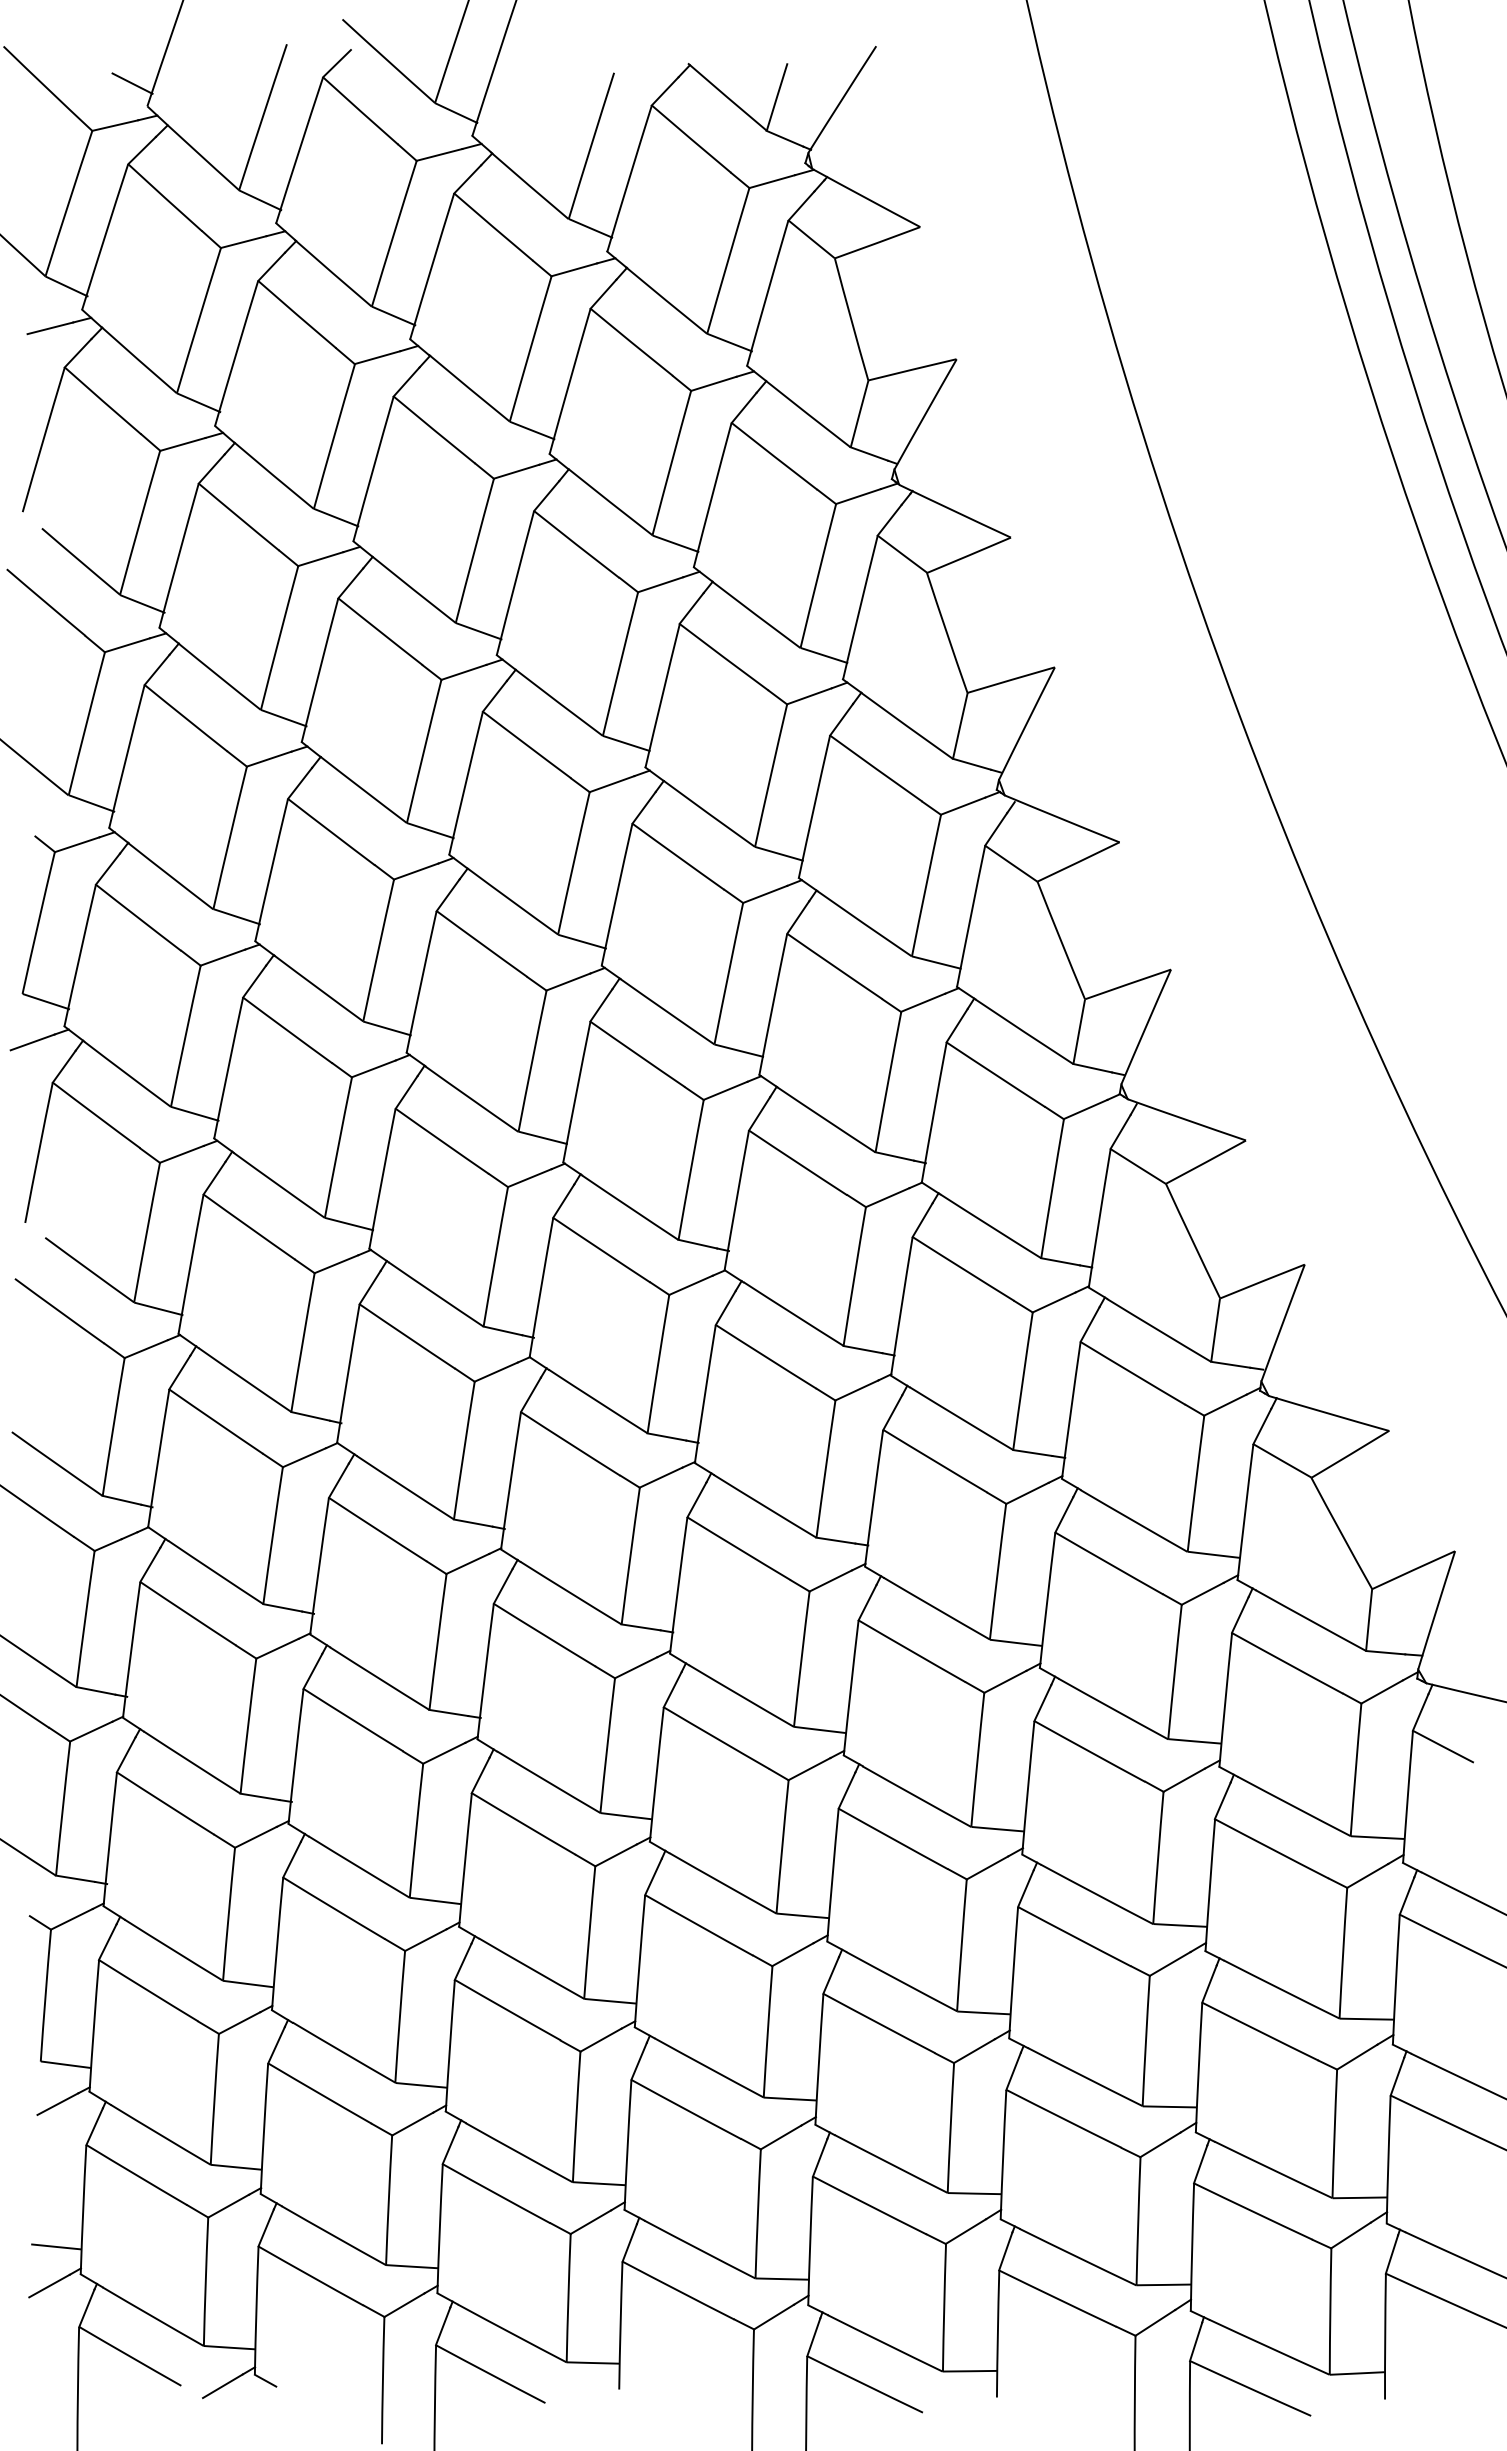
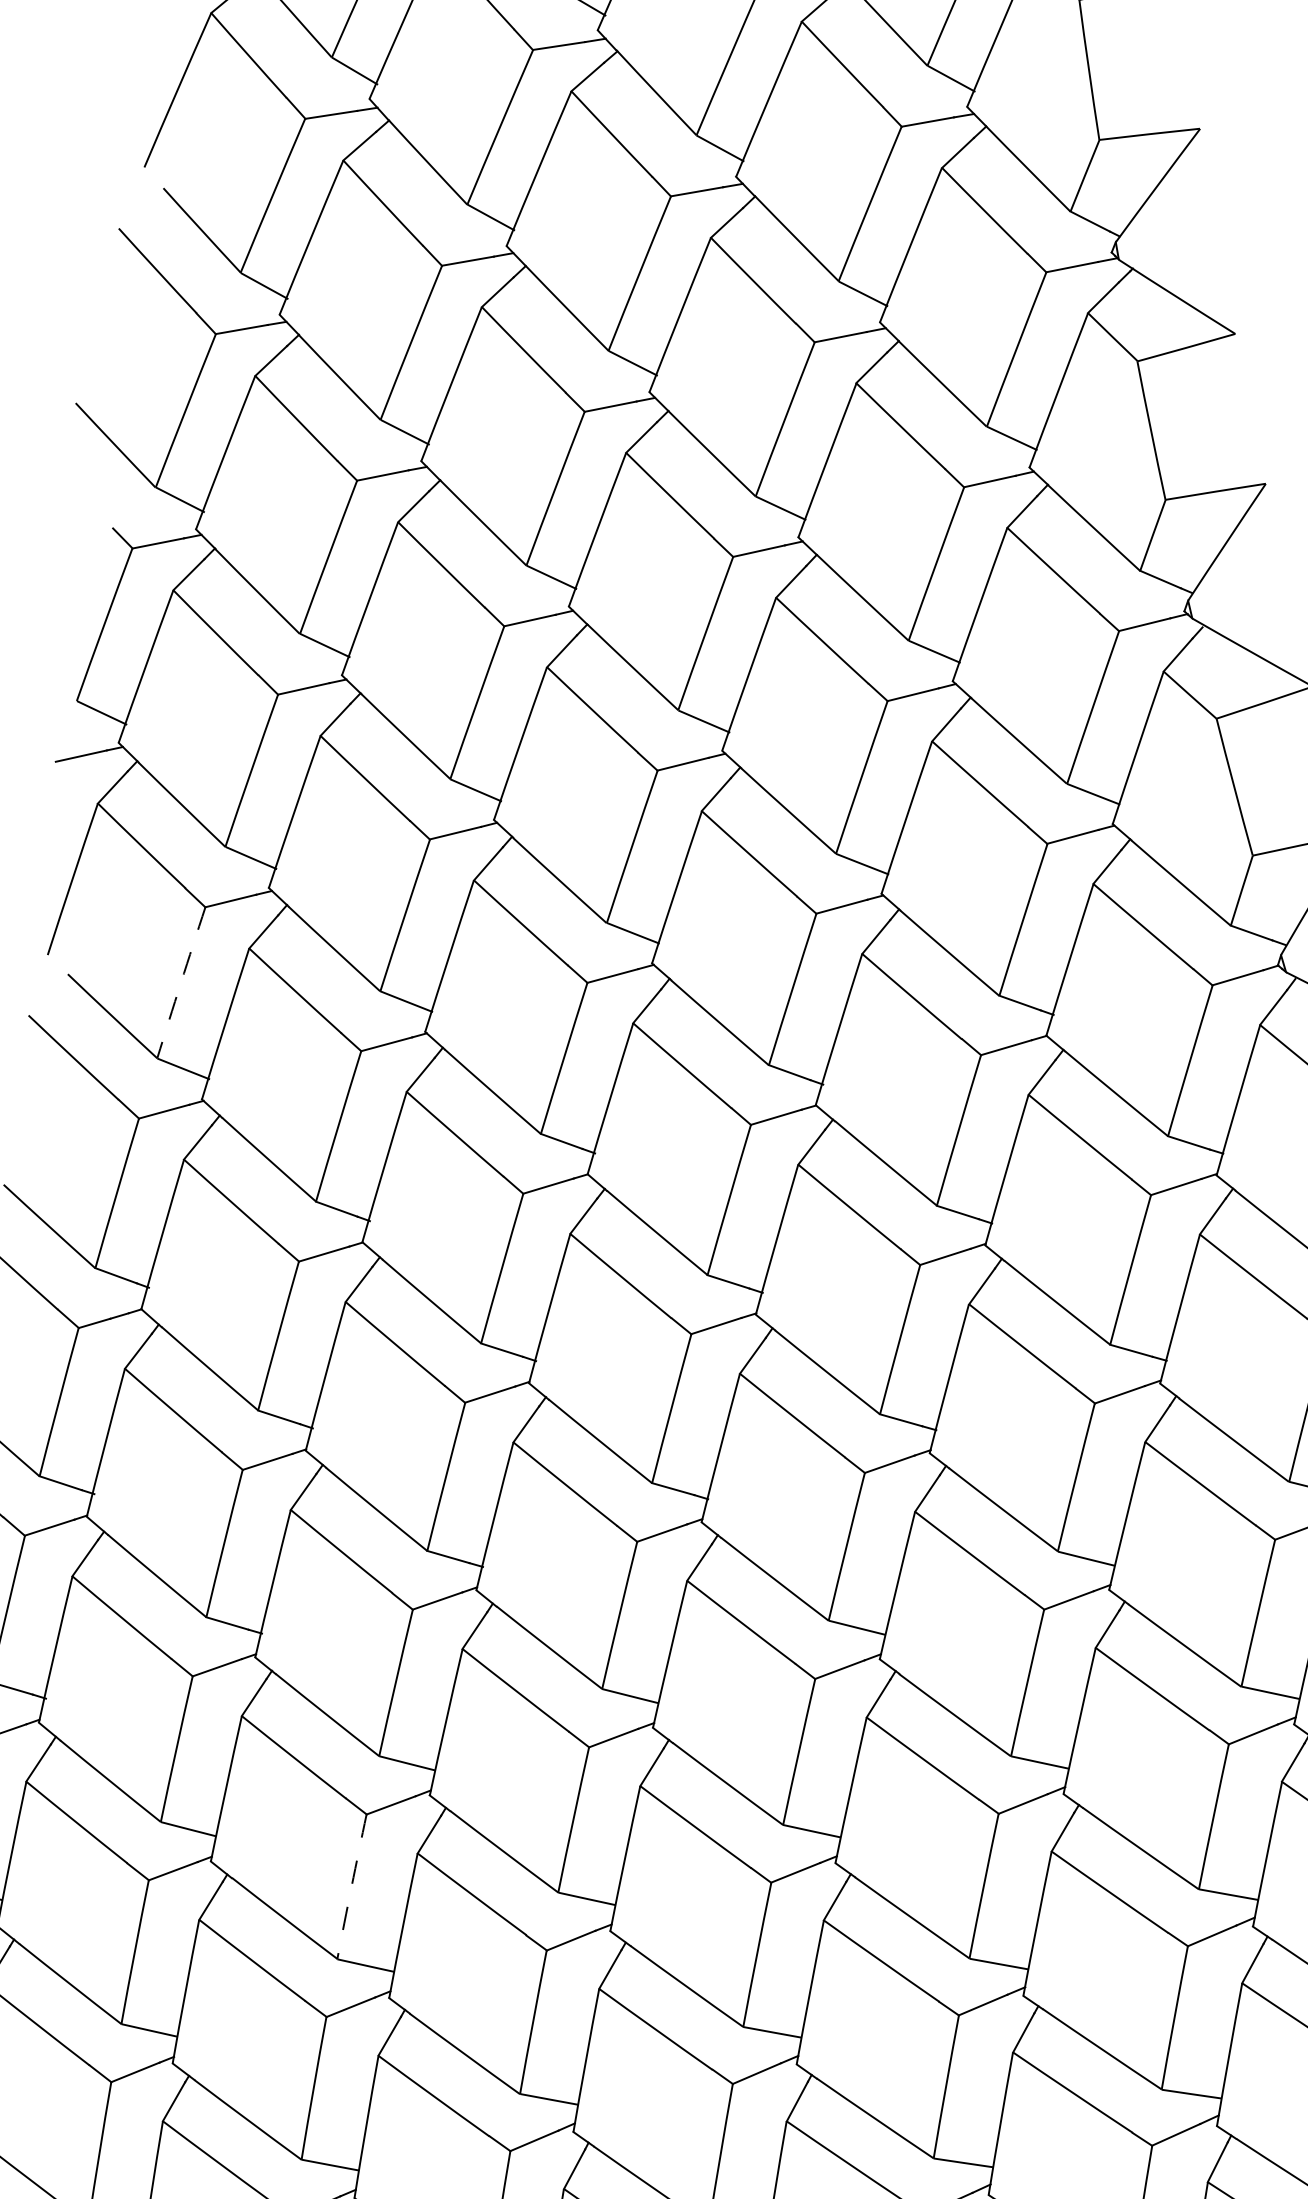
arc: (146, 1232) -> (180, 982), solid -> dashed
arc: (399, 2016) -> (351, 1886), solid -> dashed

